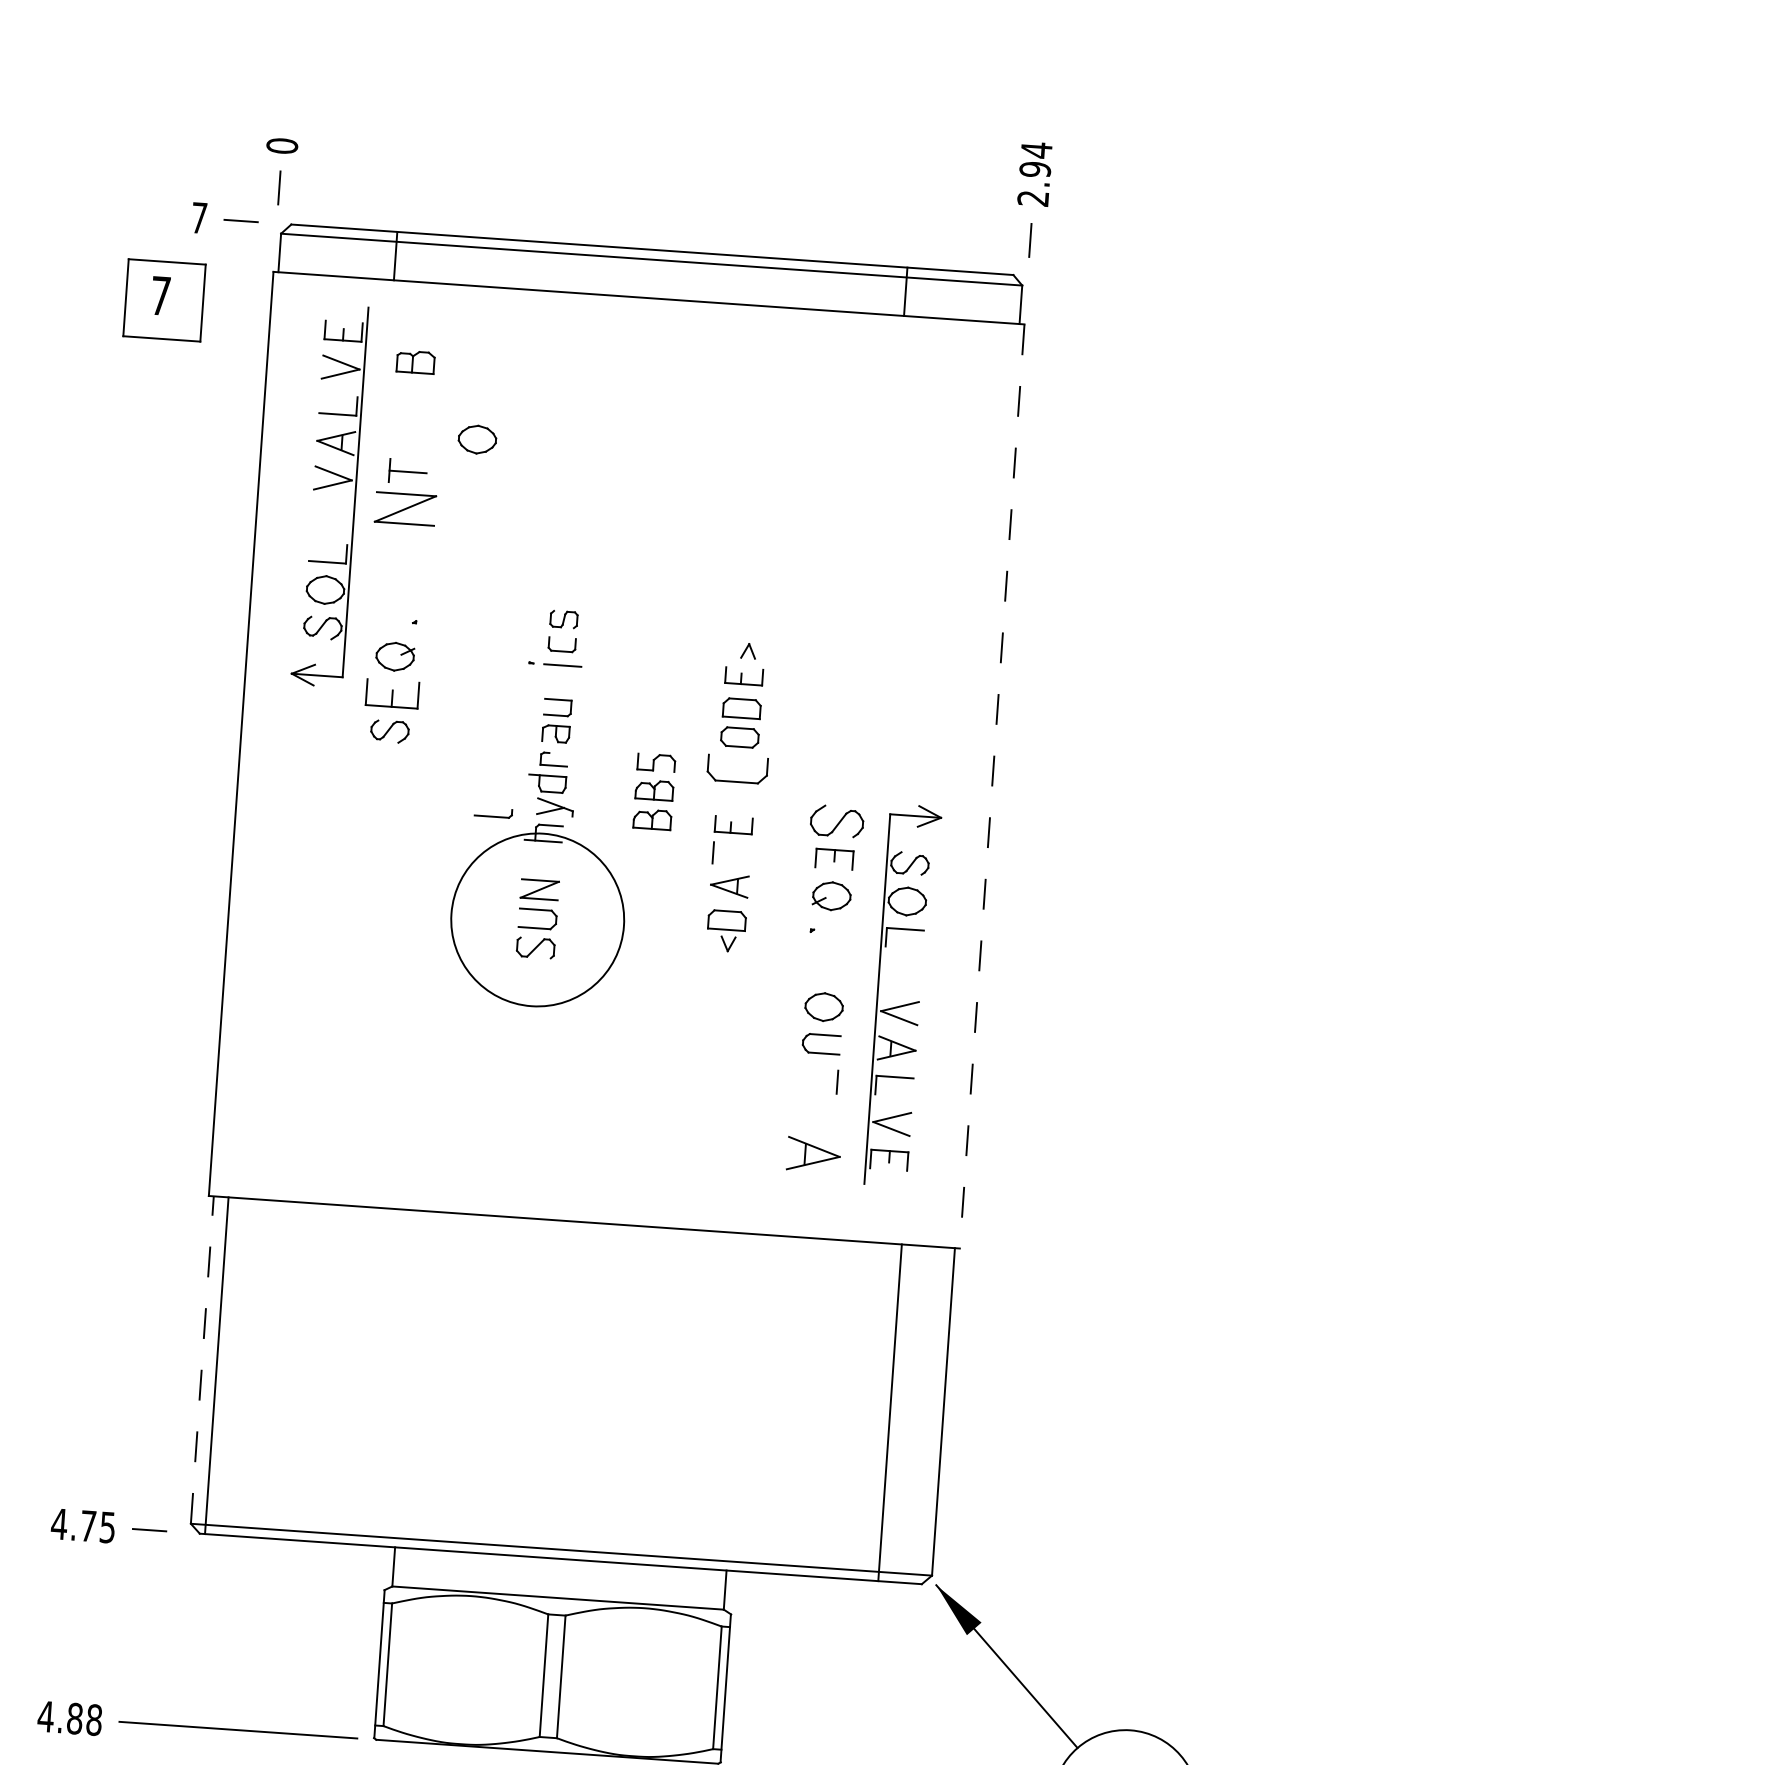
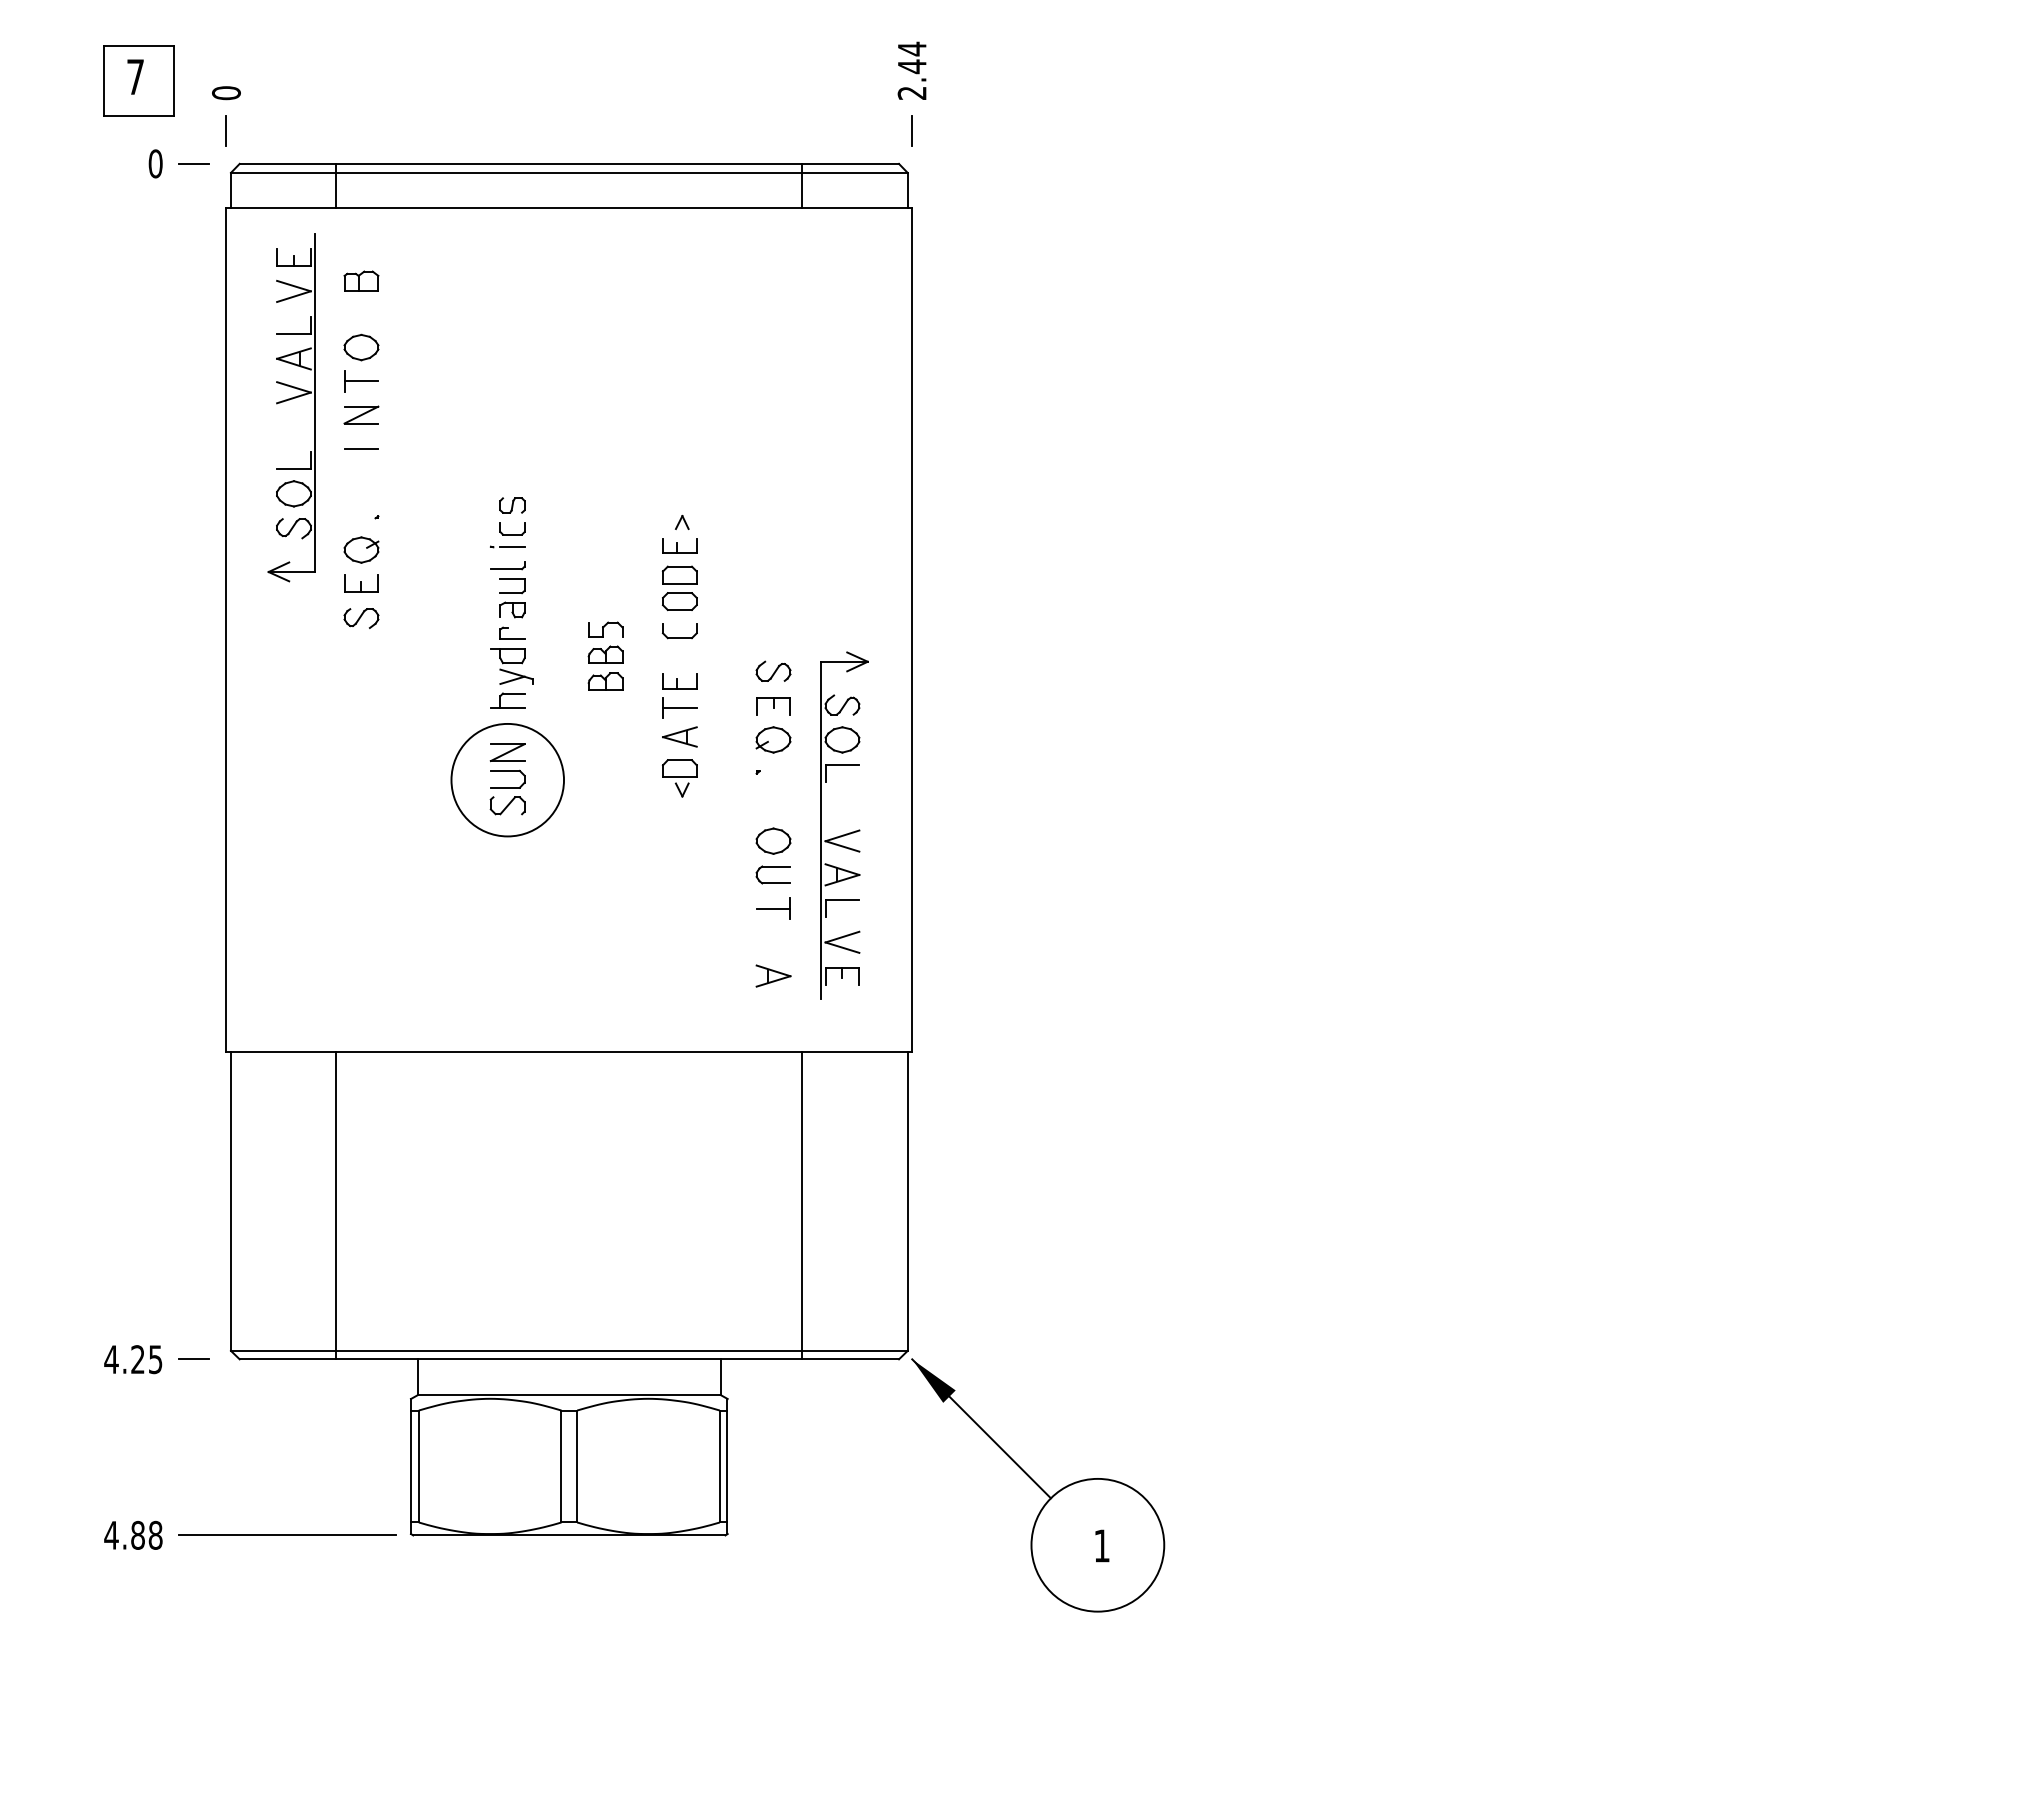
text: (1034, 169) -> (911, 66), 2.94 -> 2.44
text: (199, 217) -> (155, 163), 7 -> 0
part: (163, 299) -> (138, 80), moved
part: (477, 439) -> (361, 347), moved
part: (405, 508) -> (361, 414), size x0.62
line: (402, 545) -> (361, 448), added
part: (555, 664) -> (507, 546), size x0.71
part: (392, 693) -> (361, 583), size x0.71
part: (737, 770) -> (679, 631), size x0.62
line: (992, 785) -> (912, 629), dashed -> solid
part: (493, 812) -> (507, 565), moved
part: (837, 820) -> (773, 670), size x0.71
line: (731, 854) -> (679, 708), added
circle: (537, 919) -> (507, 779), size x0.71
line: (818, 1080) -> (773, 908), added
part: (813, 1154) -> (773, 975), size x0.71
line: (201, 1360) -> (230, 1201), dashed -> solid
line: (216, 1365) -> (336, 1205), moved
line: (890, 1412) -> (802, 1205), moved
text: (87, 1526) -> (137, 1359), 4.75 -> 4.25

